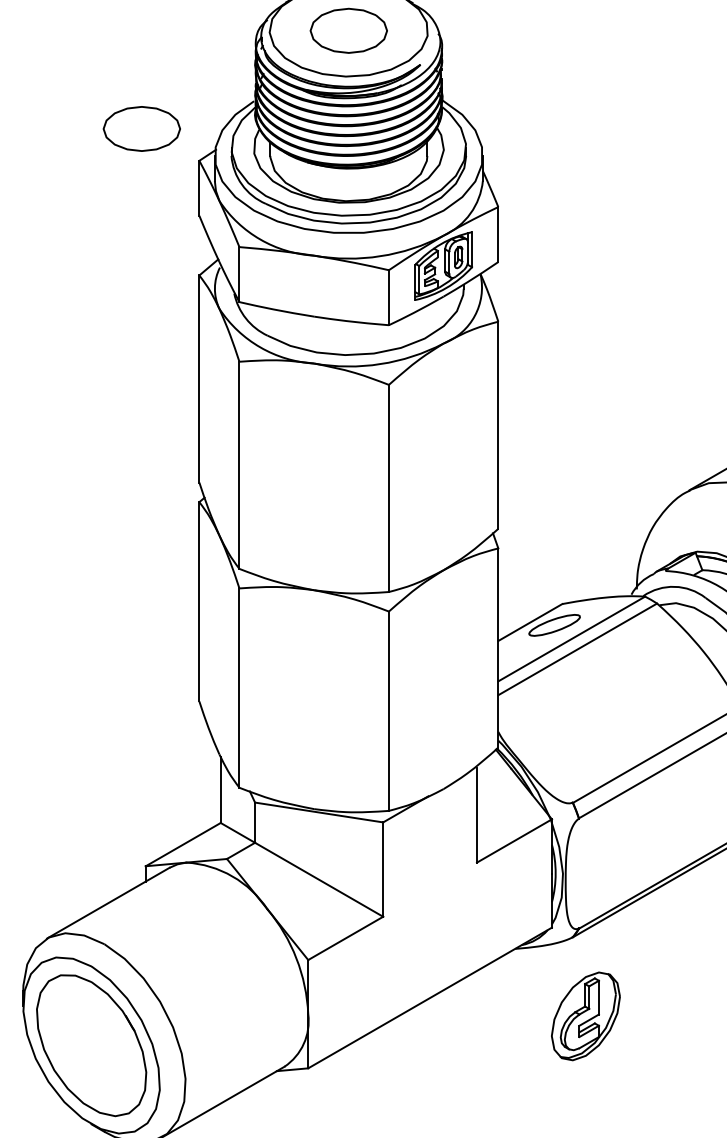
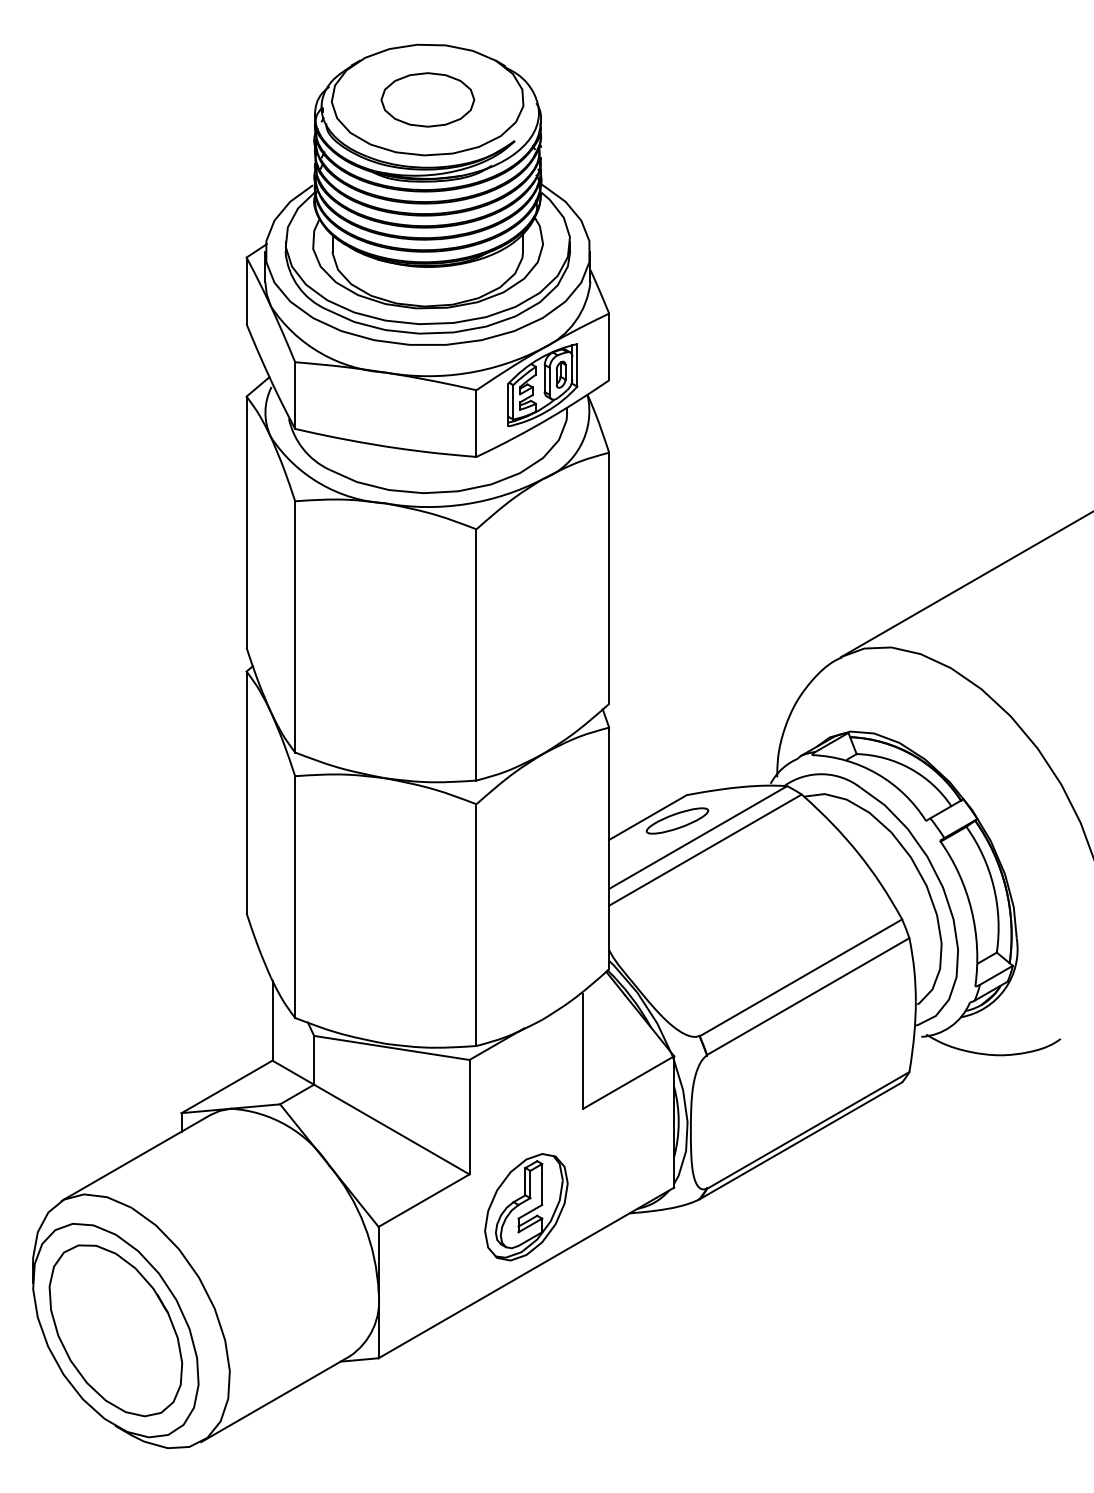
part: (141, 128) -> (176, 218), removed
part: (585, 1016) -> (526, 1207), moved

